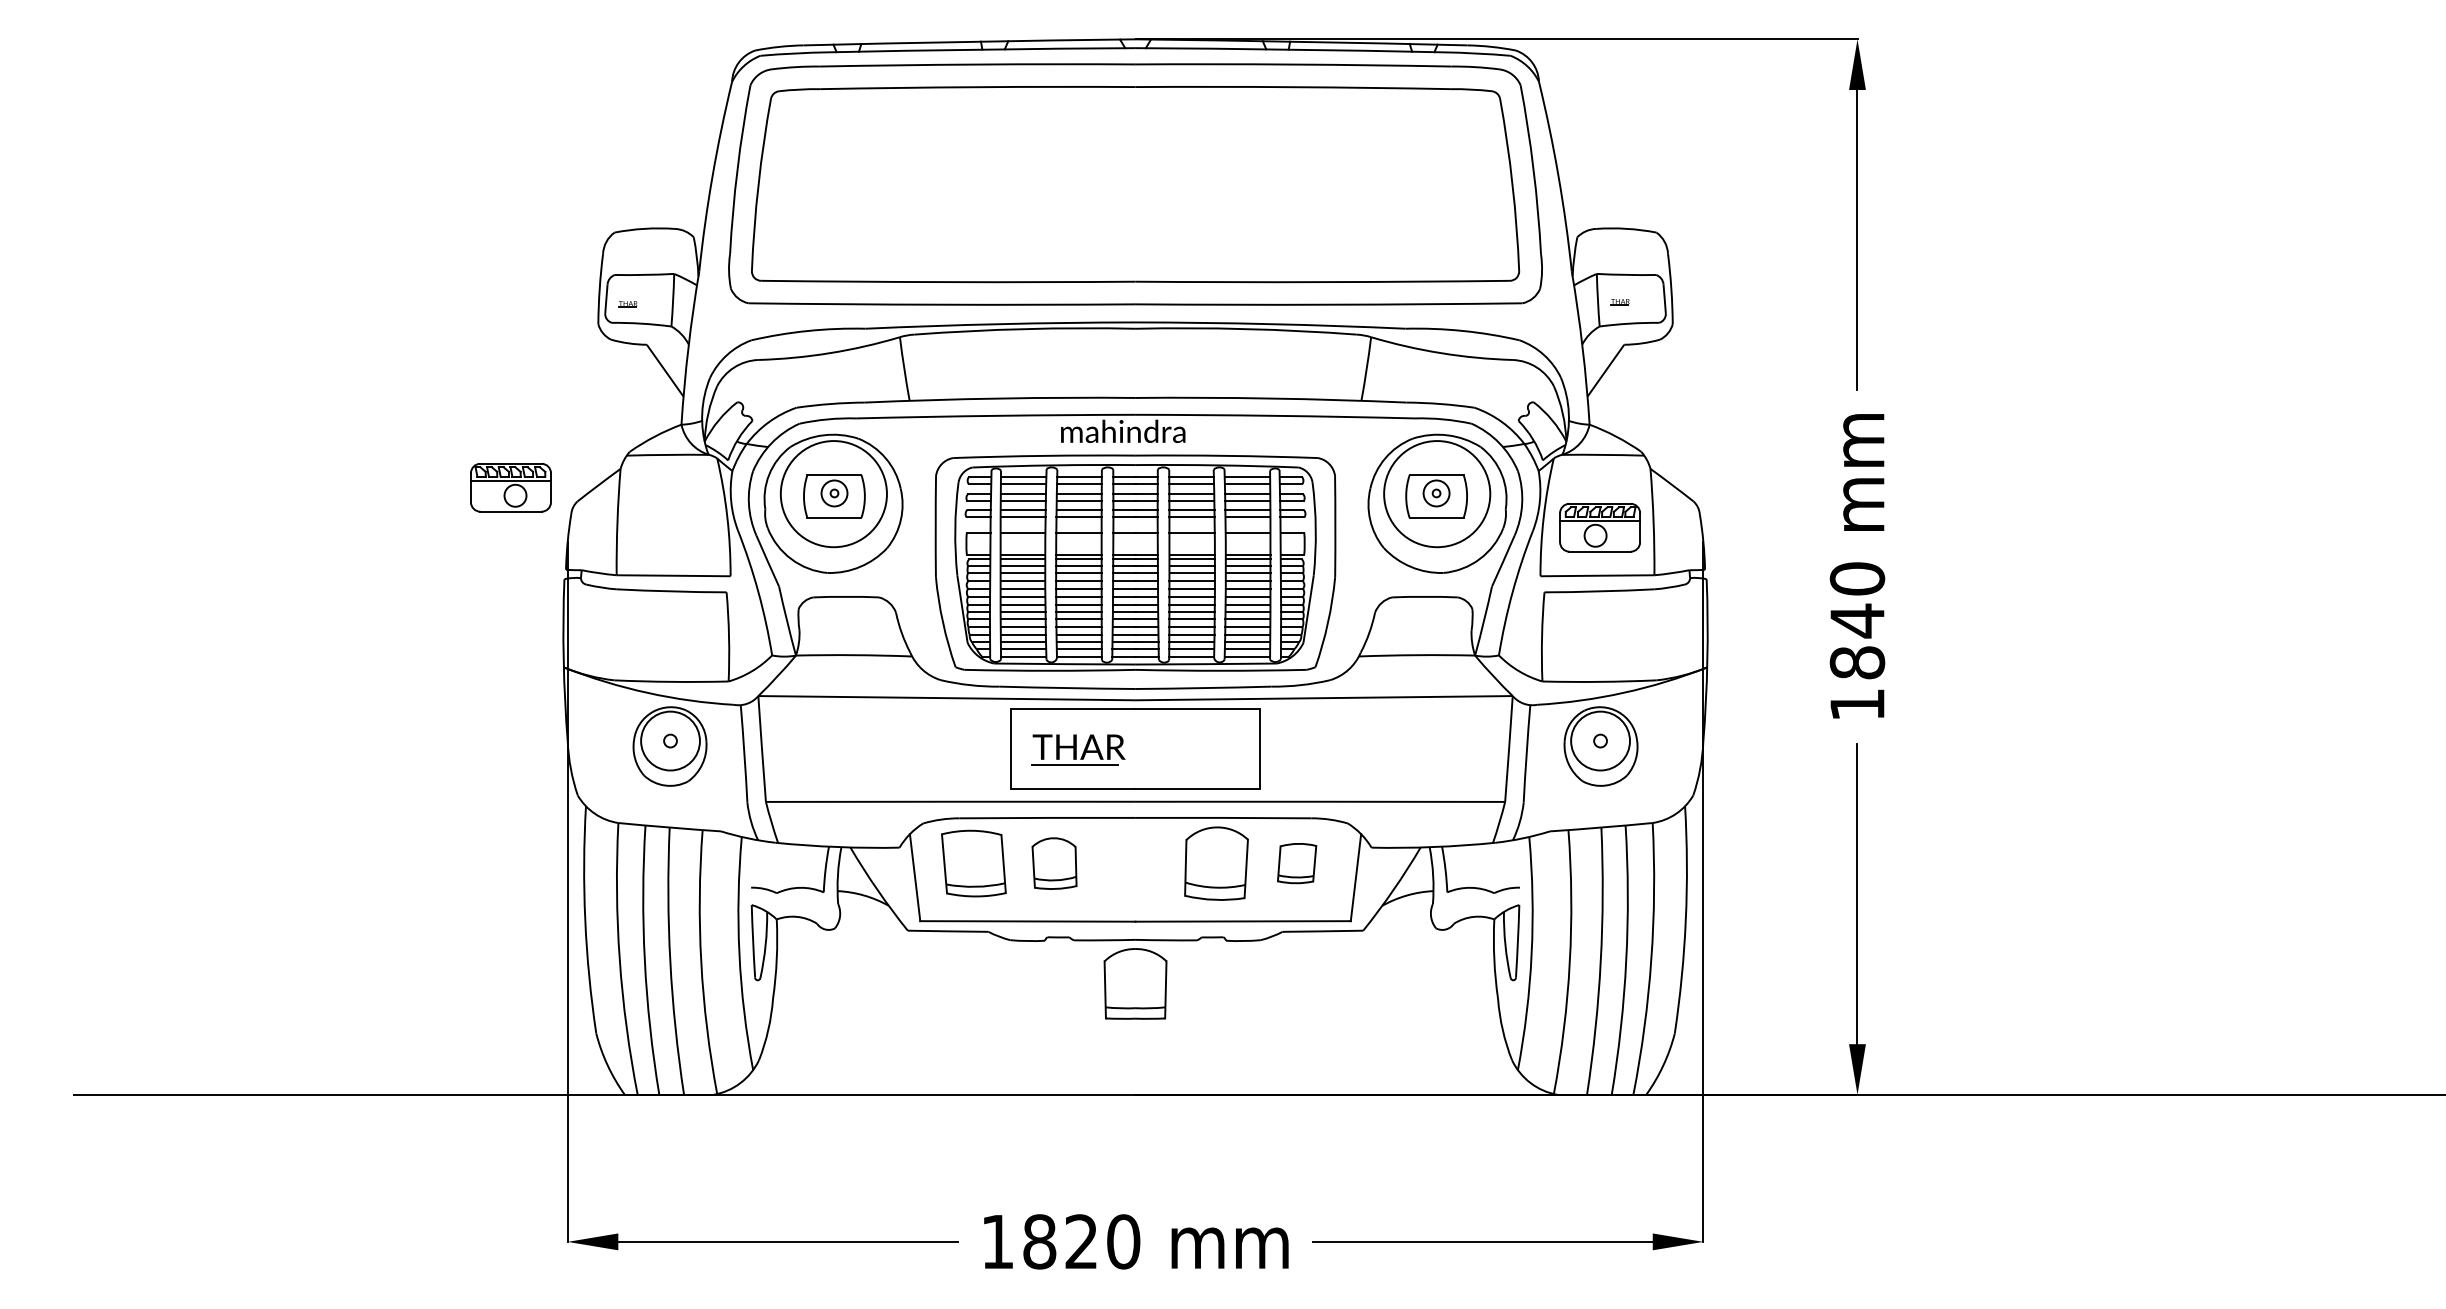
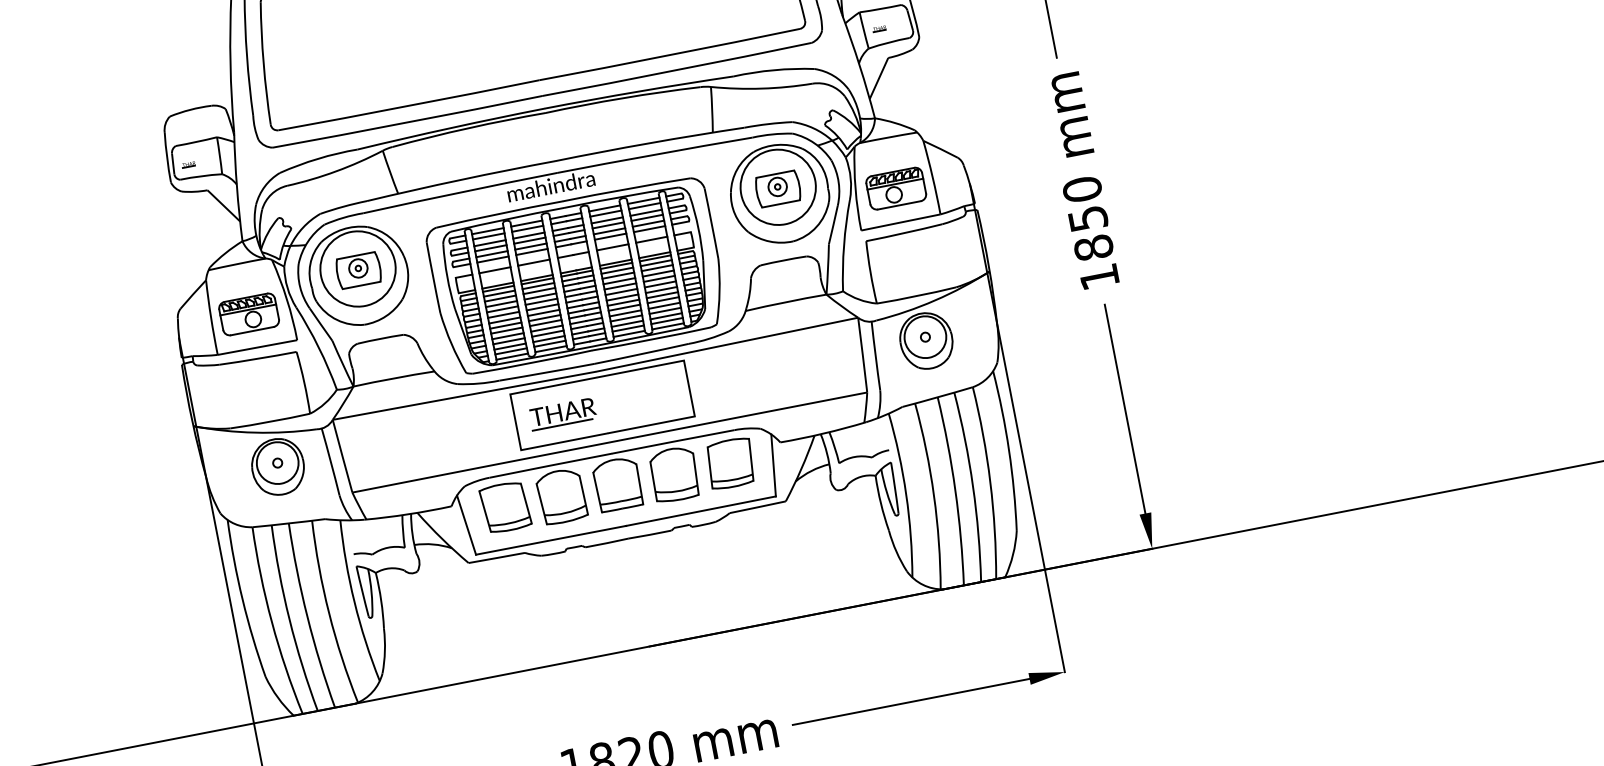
part: (510, 487) -> (248, 314), moved
text: (1857, 620) -> (1088, 218), 1840 -> 1850
part: (1054, 863) -> (561, 496), size x1.43
part: (1296, 863) -> (730, 463), size x1.67
part: (1135, 983) -> (617, 484), moved

